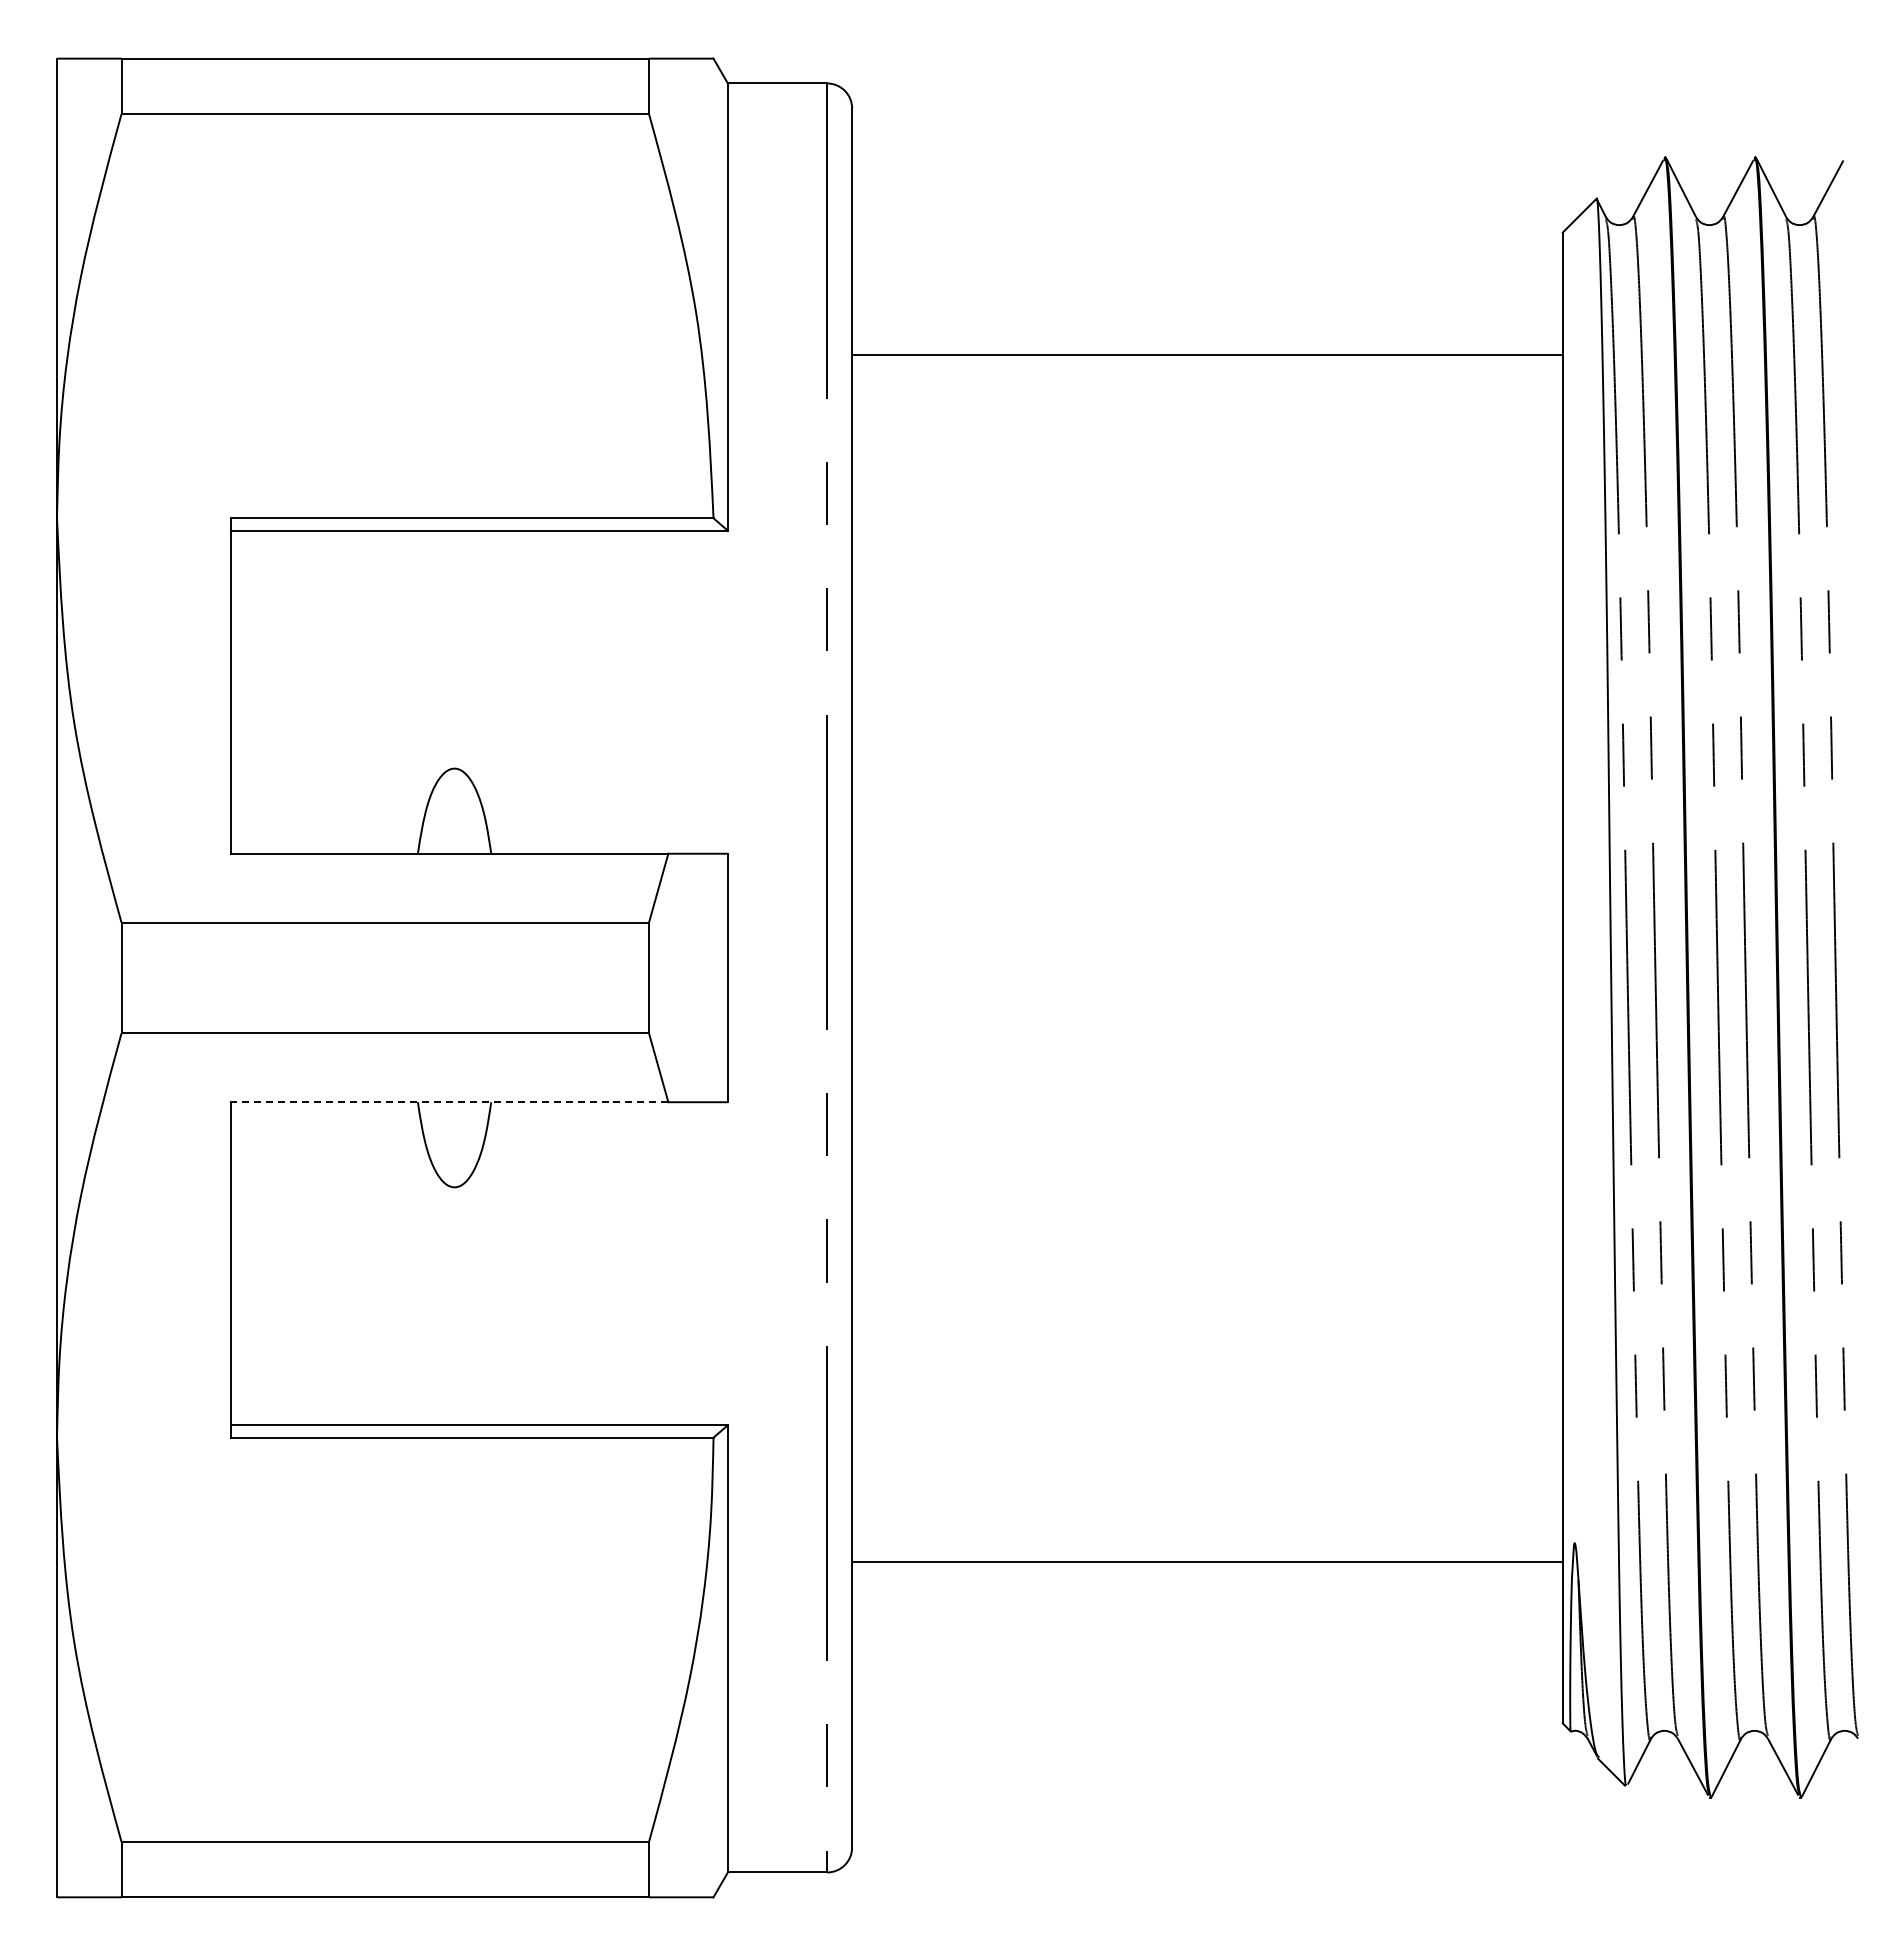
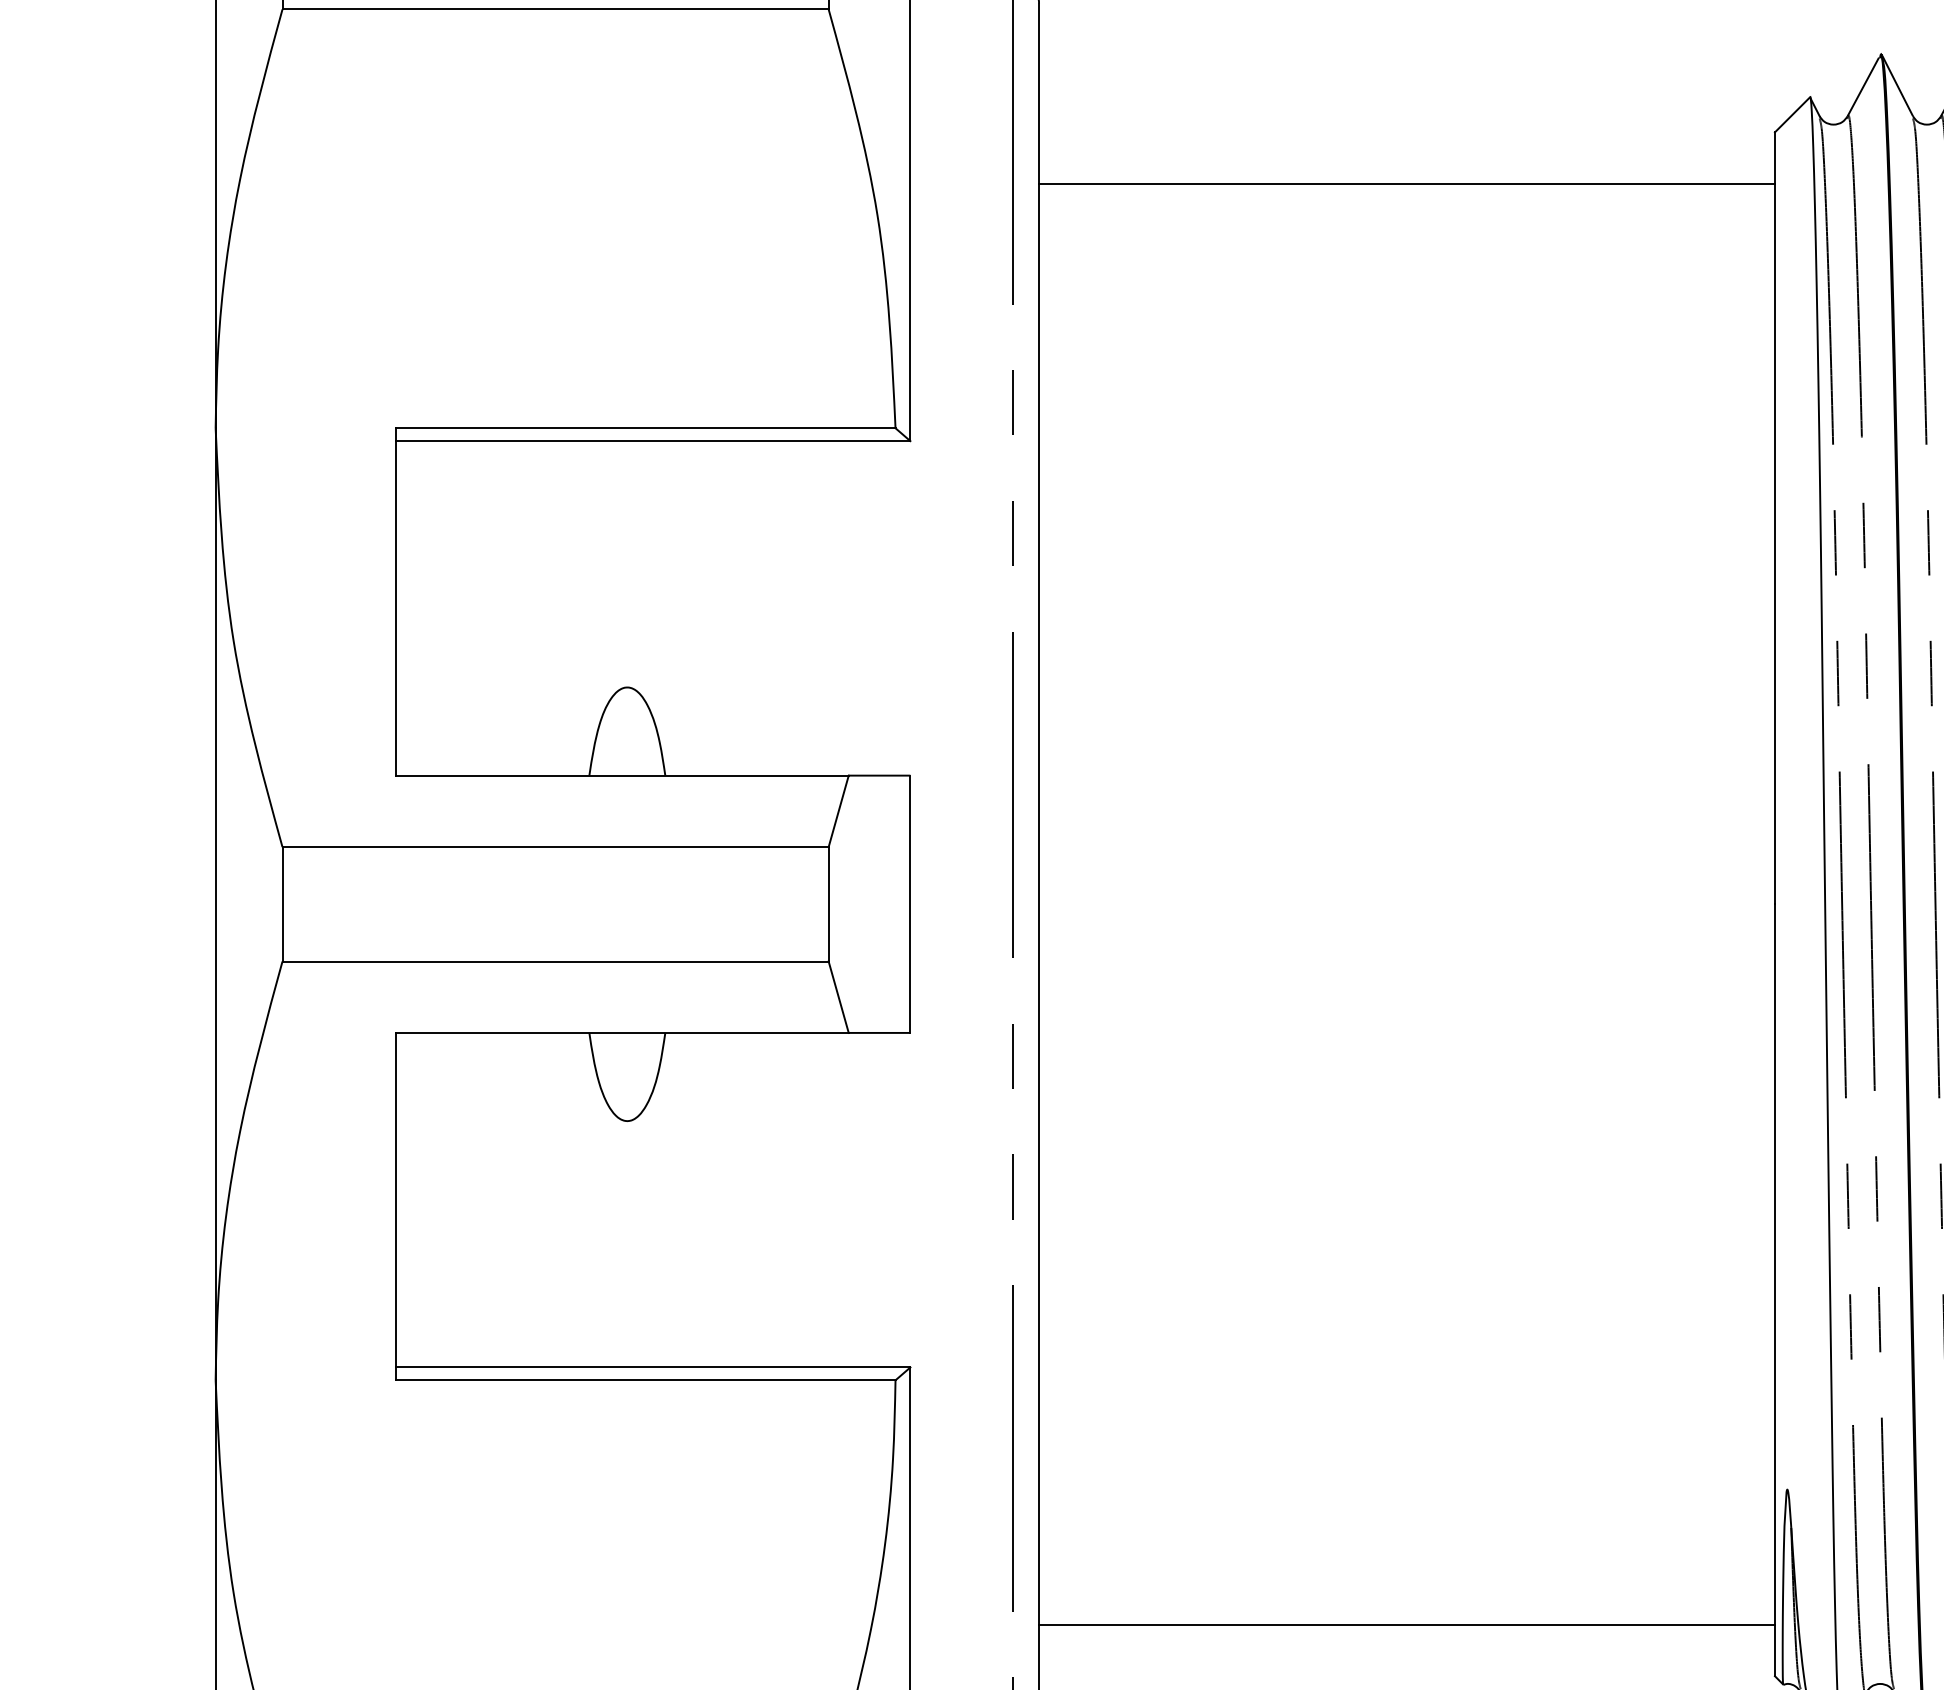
line: (1207, 355) -> (1407, 184), moved
line: (449, 1102) -> (622, 1033), dashed -> solid
line: (1207, 1561) -> (1407, 1624), moved

